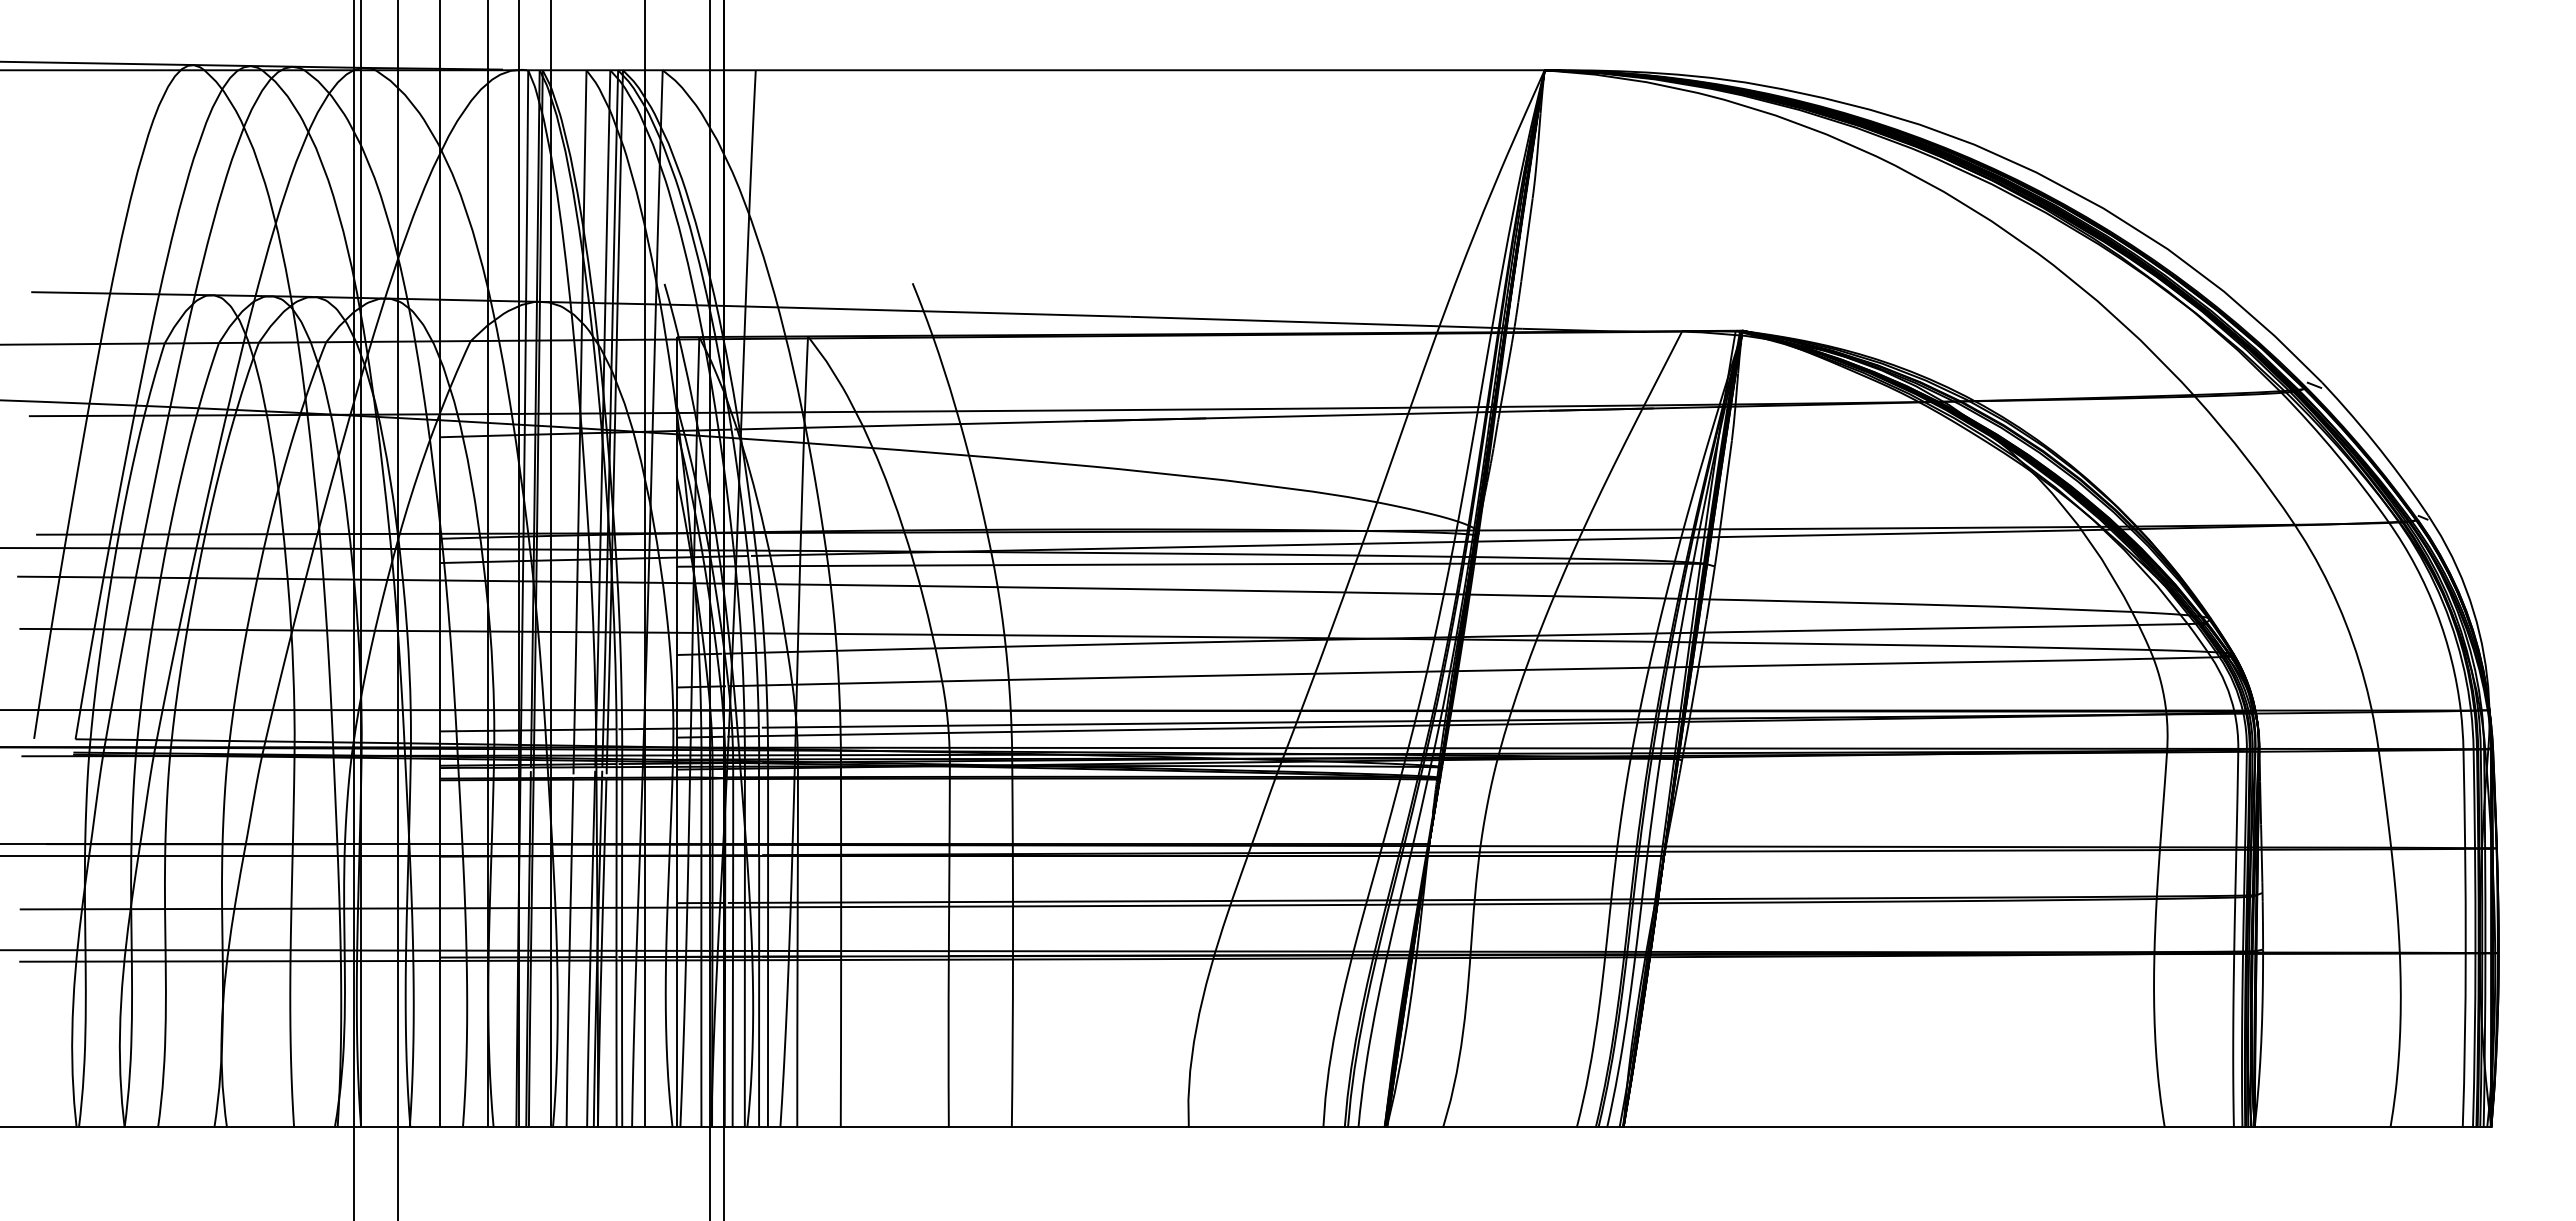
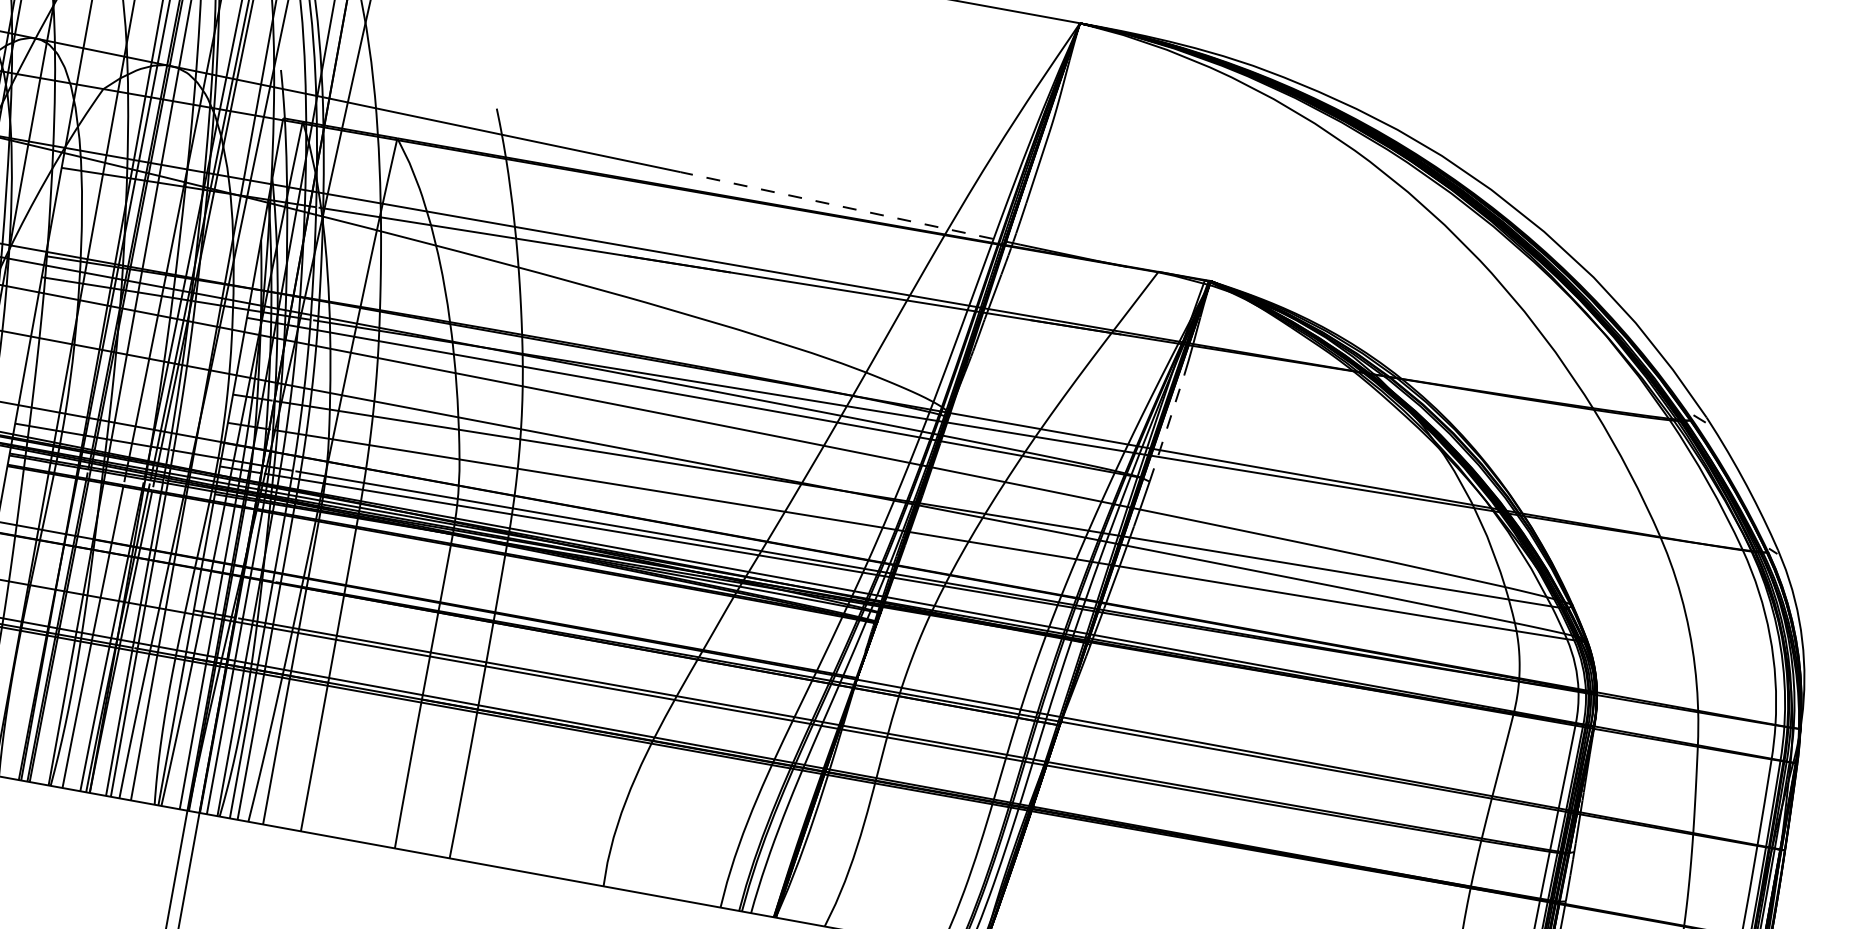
line: (1326, 322) -> (850, 208), solid -> dashed
line: (1723, 503) -> (1167, 428), solid -> dashed

